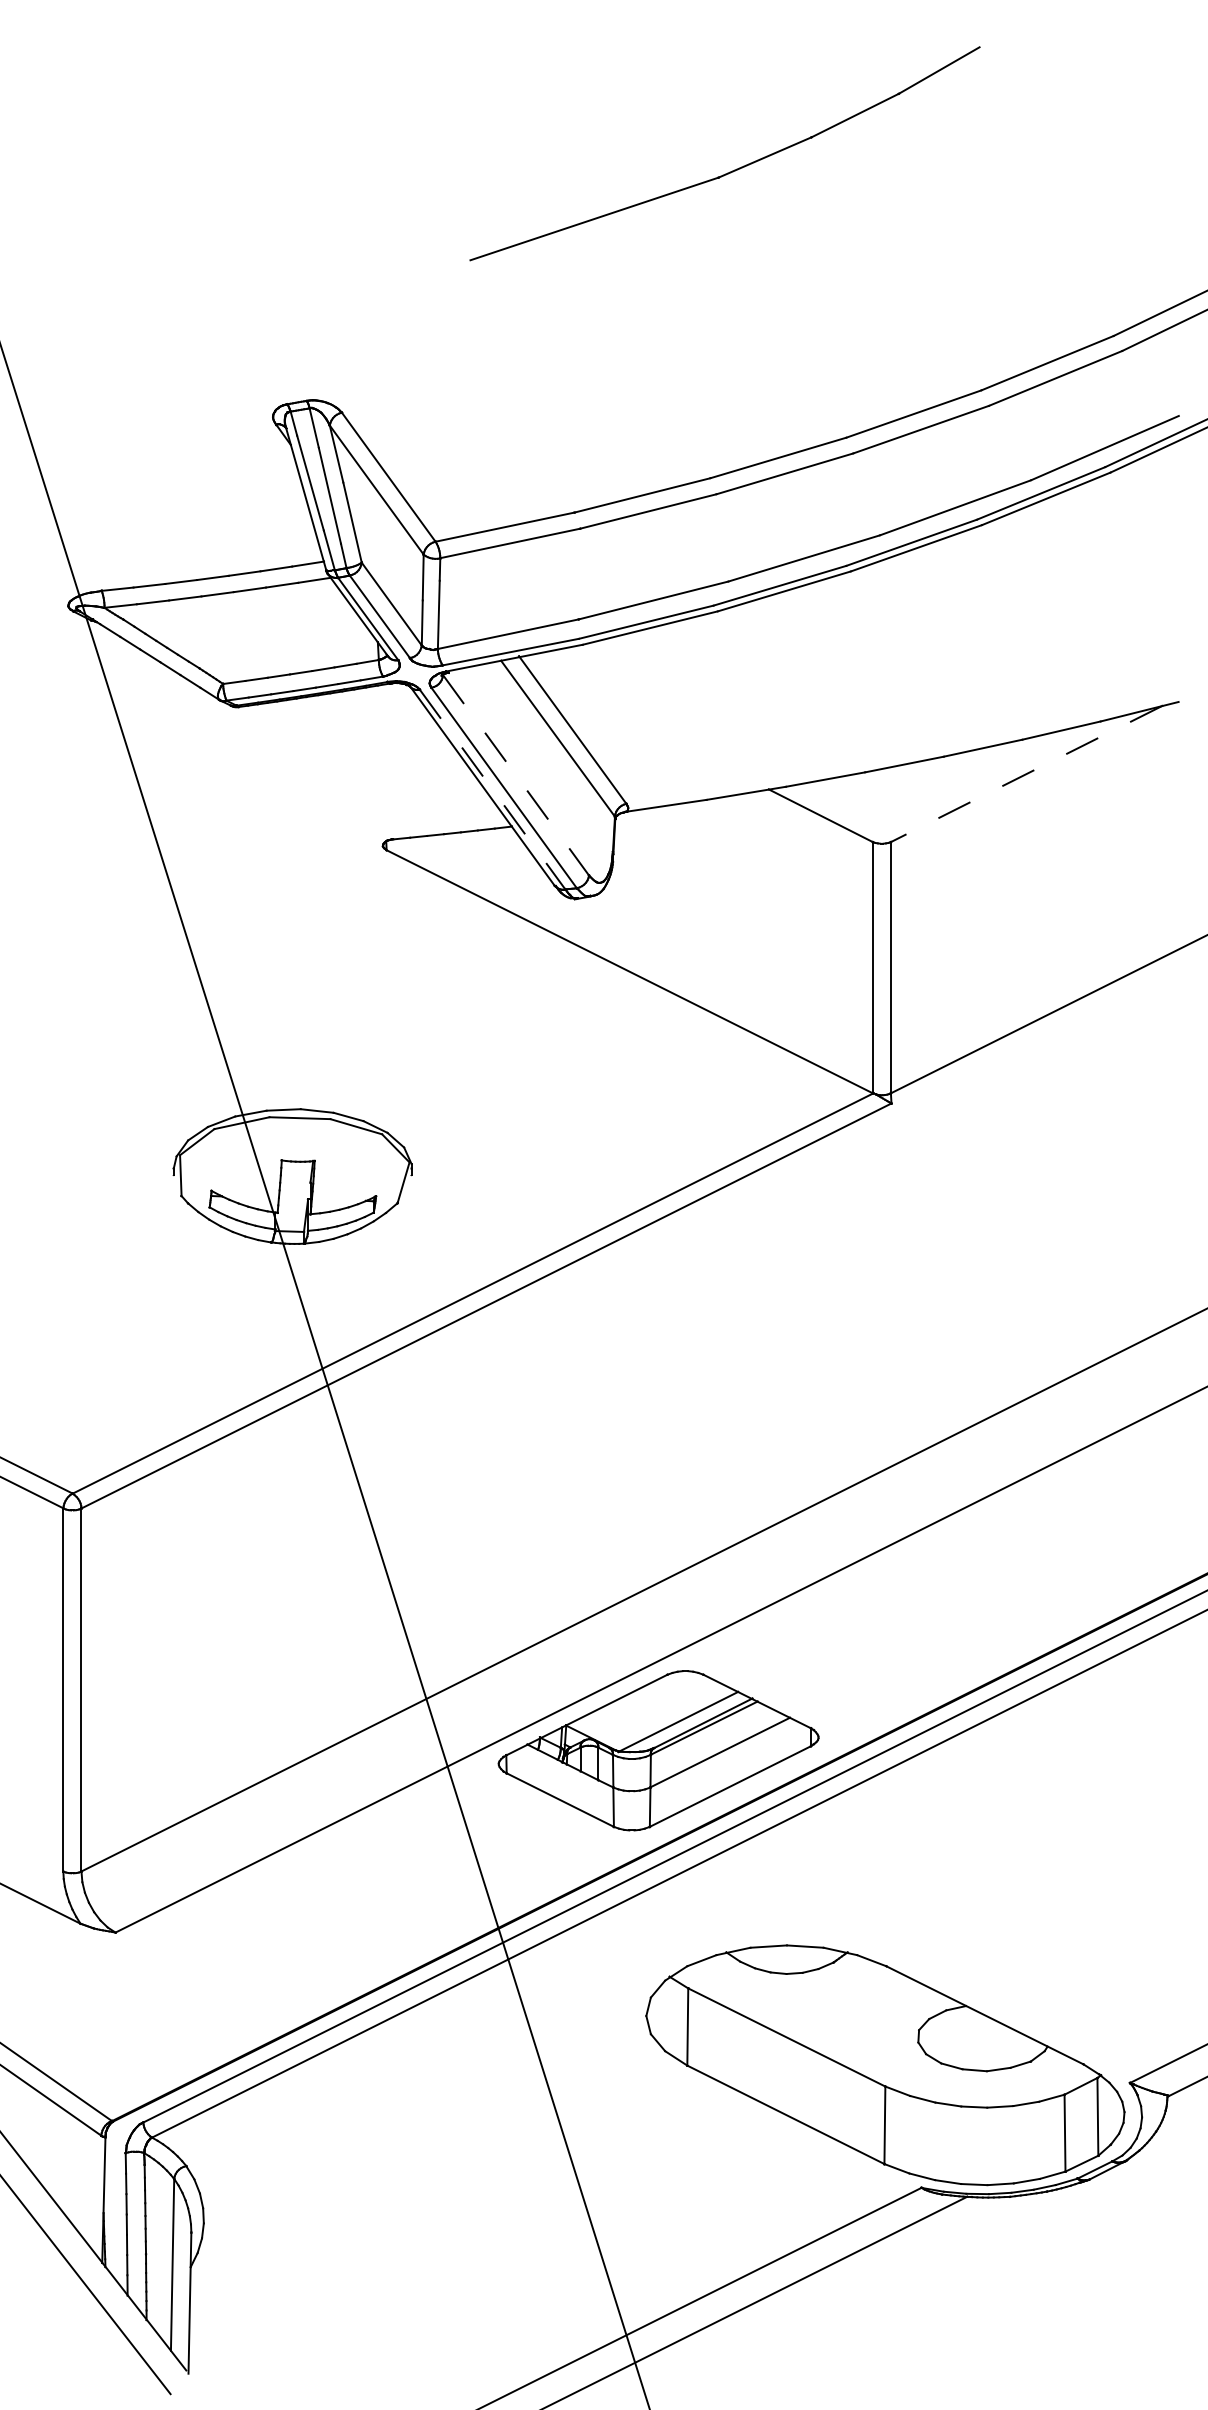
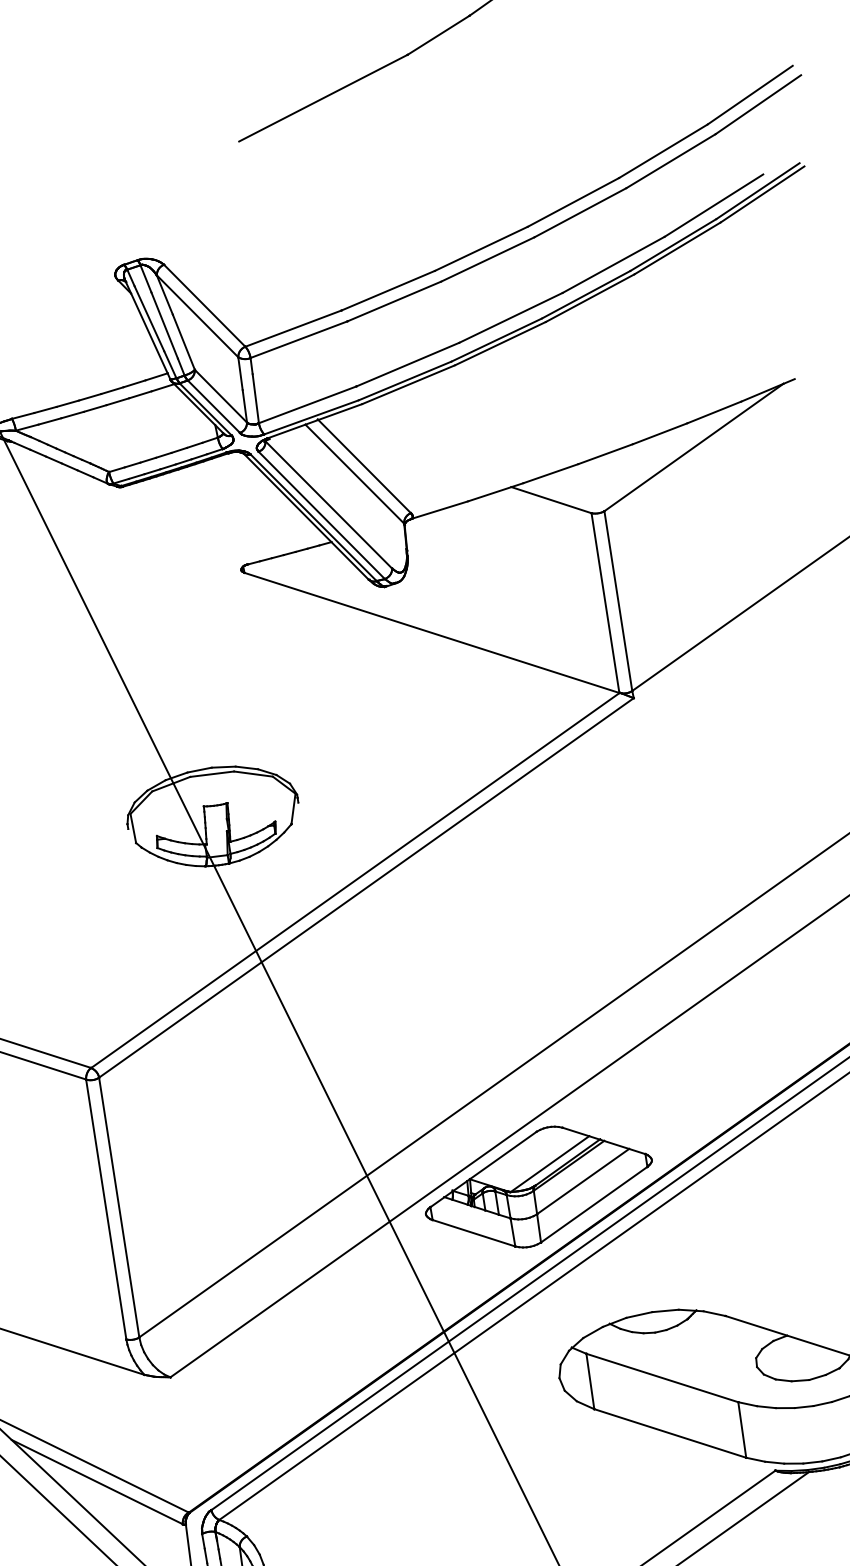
line: (1026, 774) -> (693, 447), dashed -> solid
line: (515, 775) -> (328, 505), dashed -> solid
line: (492, 790) -> (313, 518), dashed -> solid

